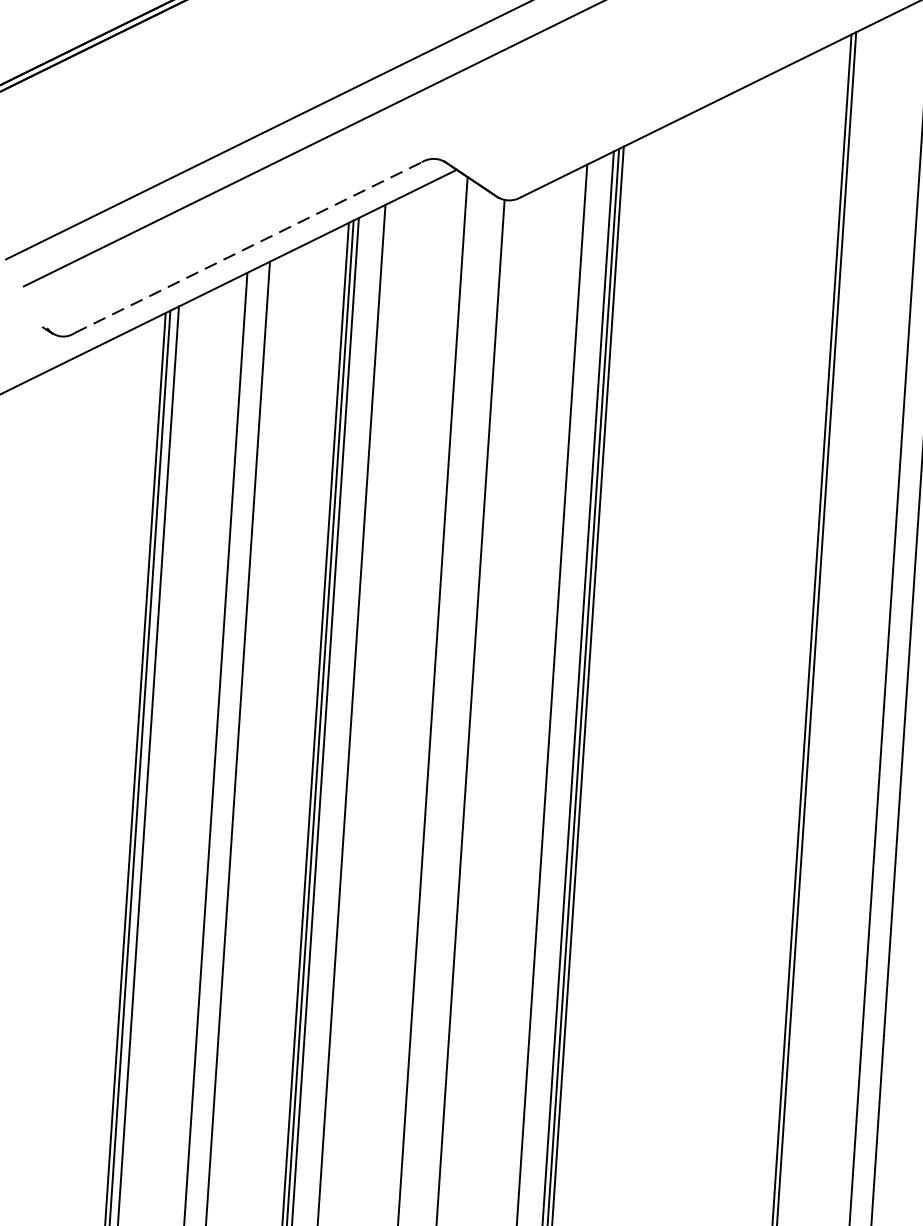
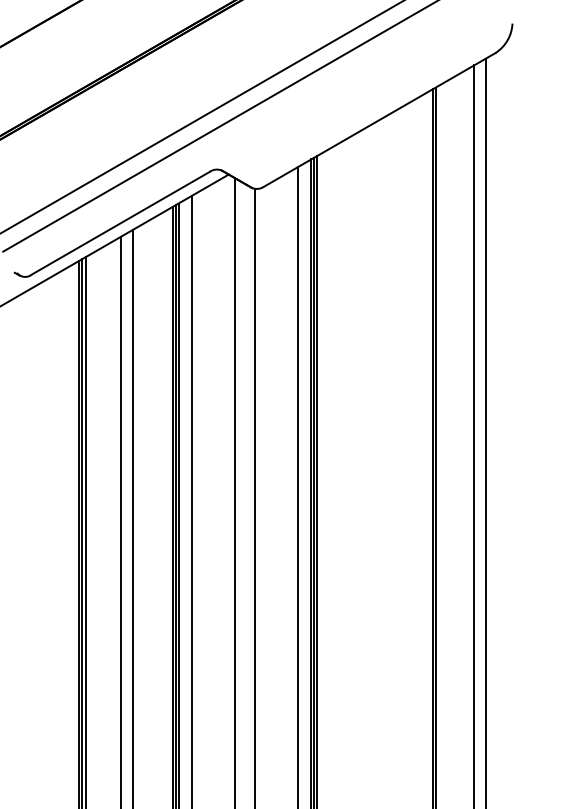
line: (247, 248) -> (120, 223), dashed -> solid

